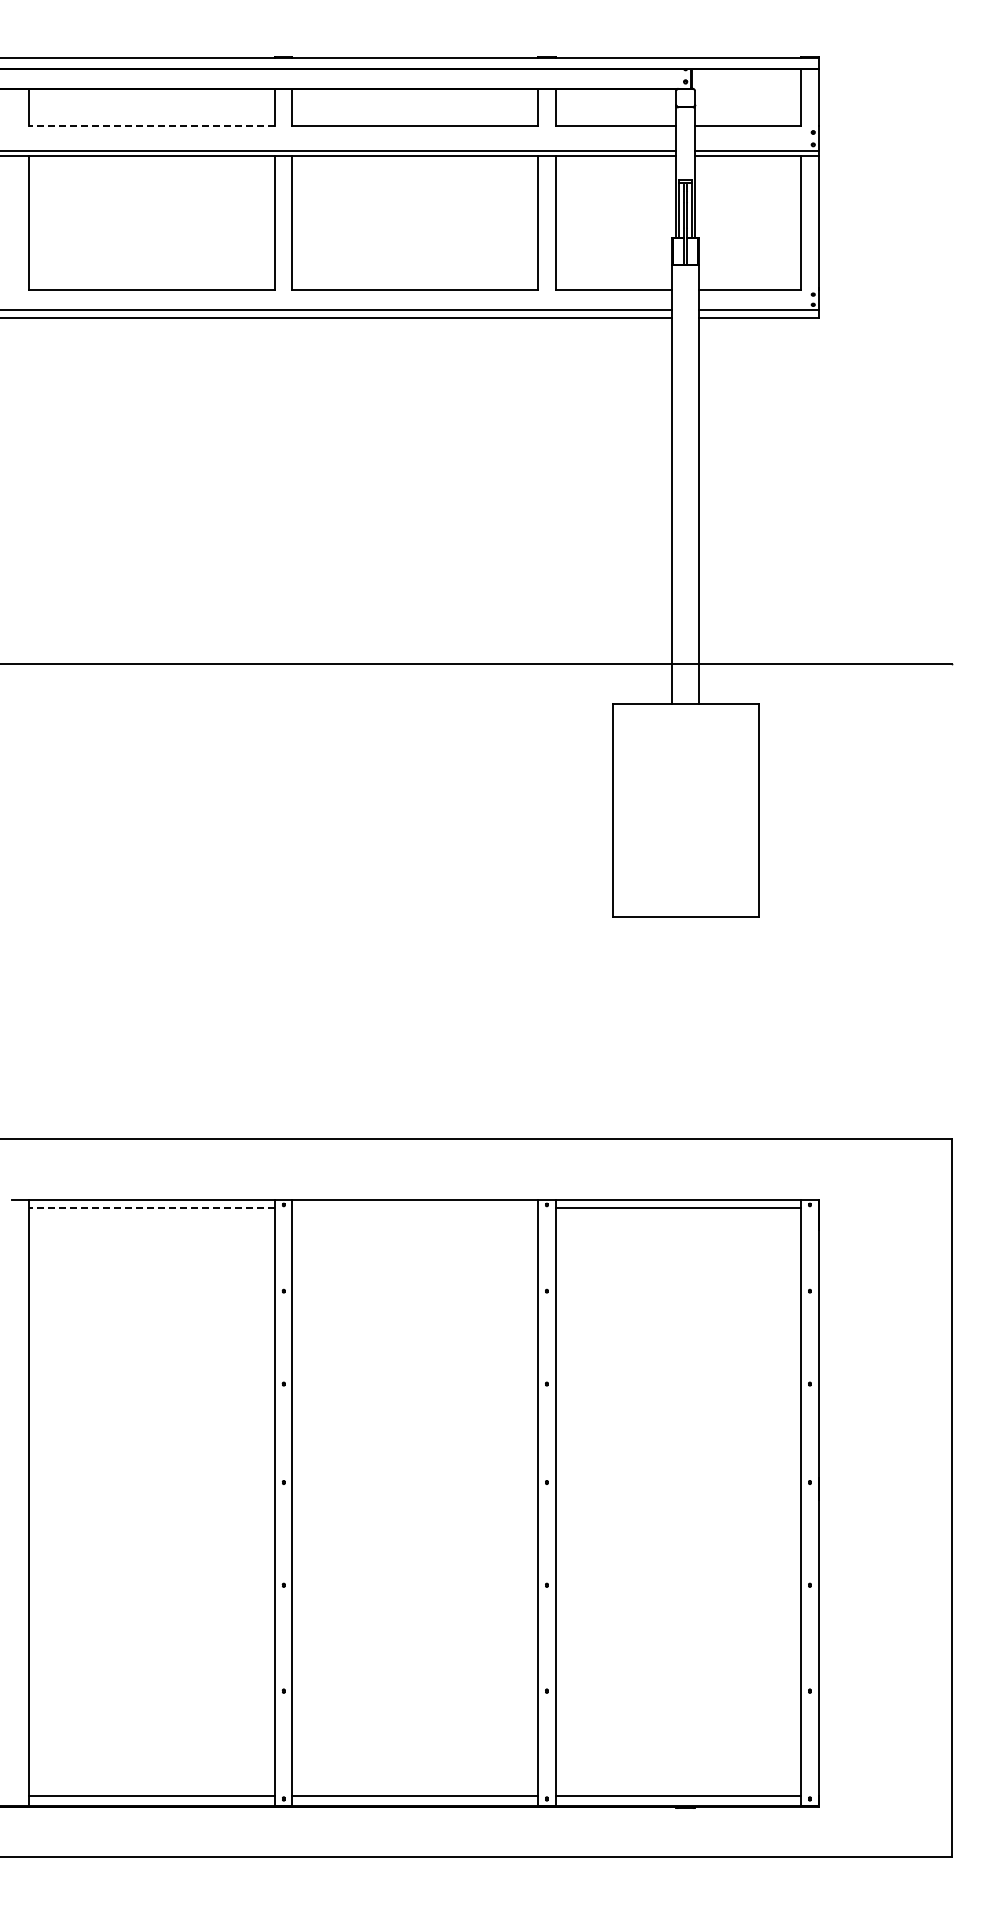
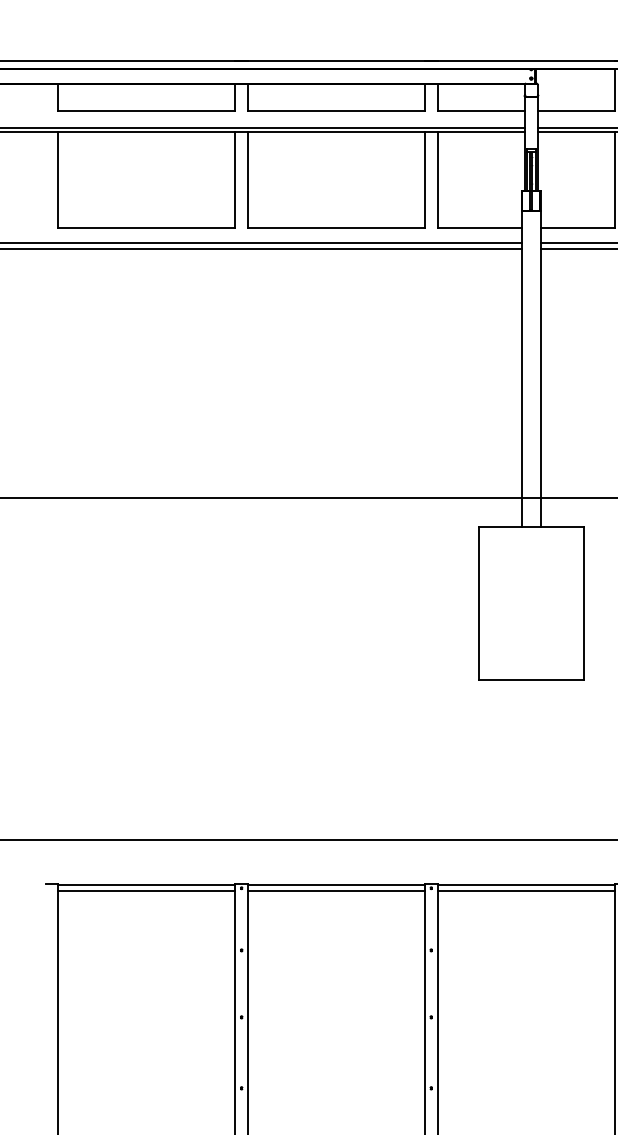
line: (152, 126) -> (146, 110), dashed -> solid
line: (152, 1208) -> (146, 890), dashed -> solid
line: (415, 1208) -> (336, 890), added

